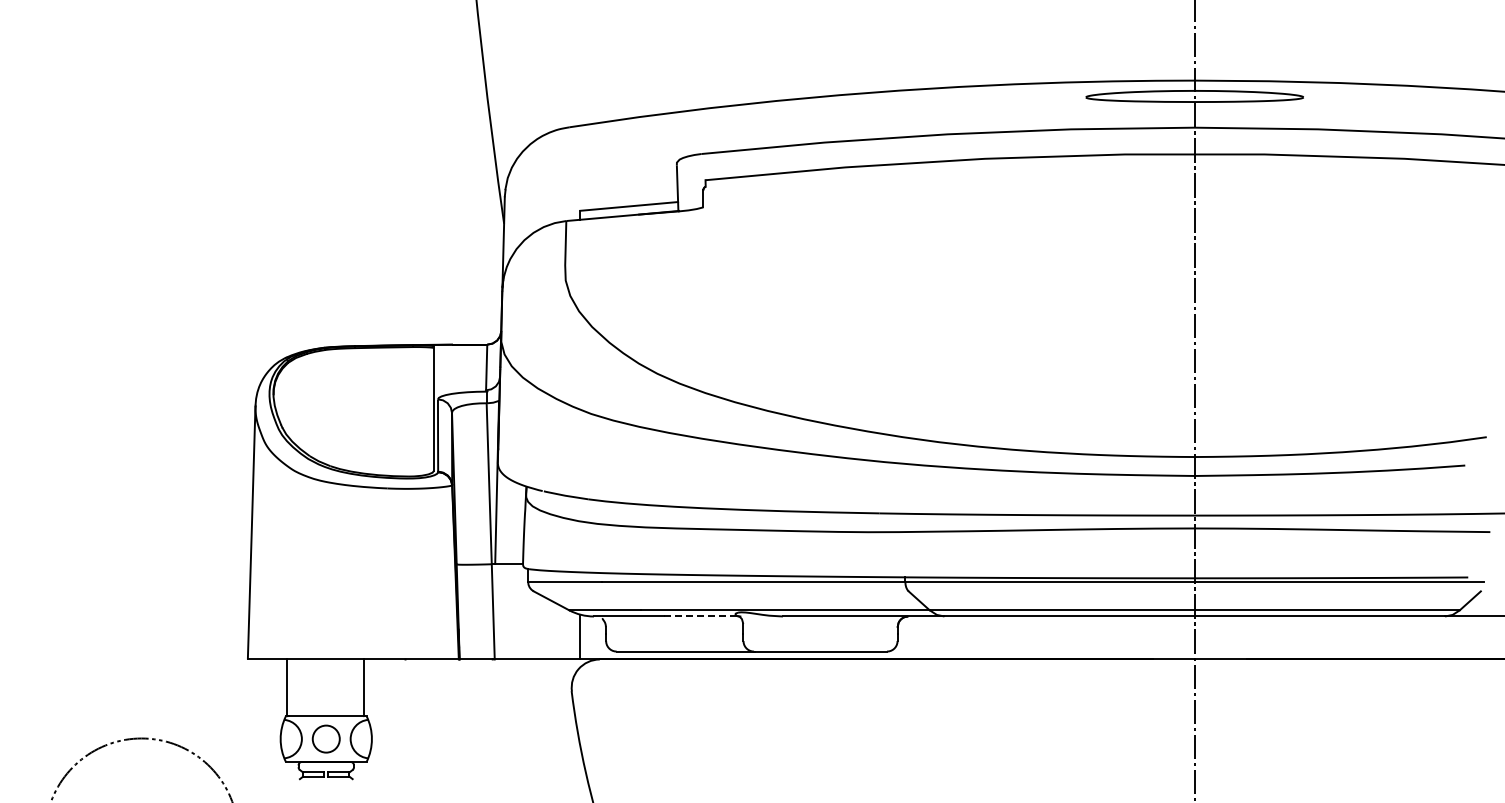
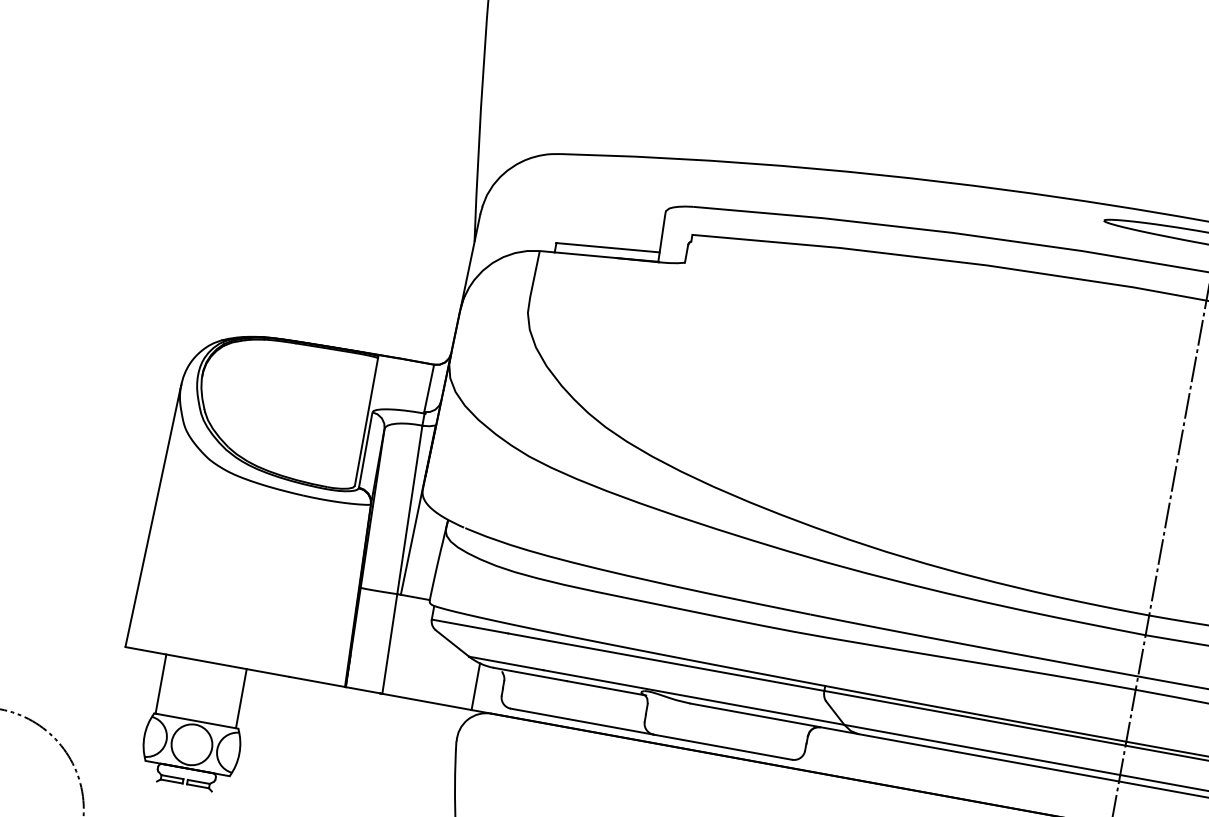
line: (701, 616) -> (605, 688), dashed -> solid
circle: (325, 738) -> (191, 744), size x1.43

